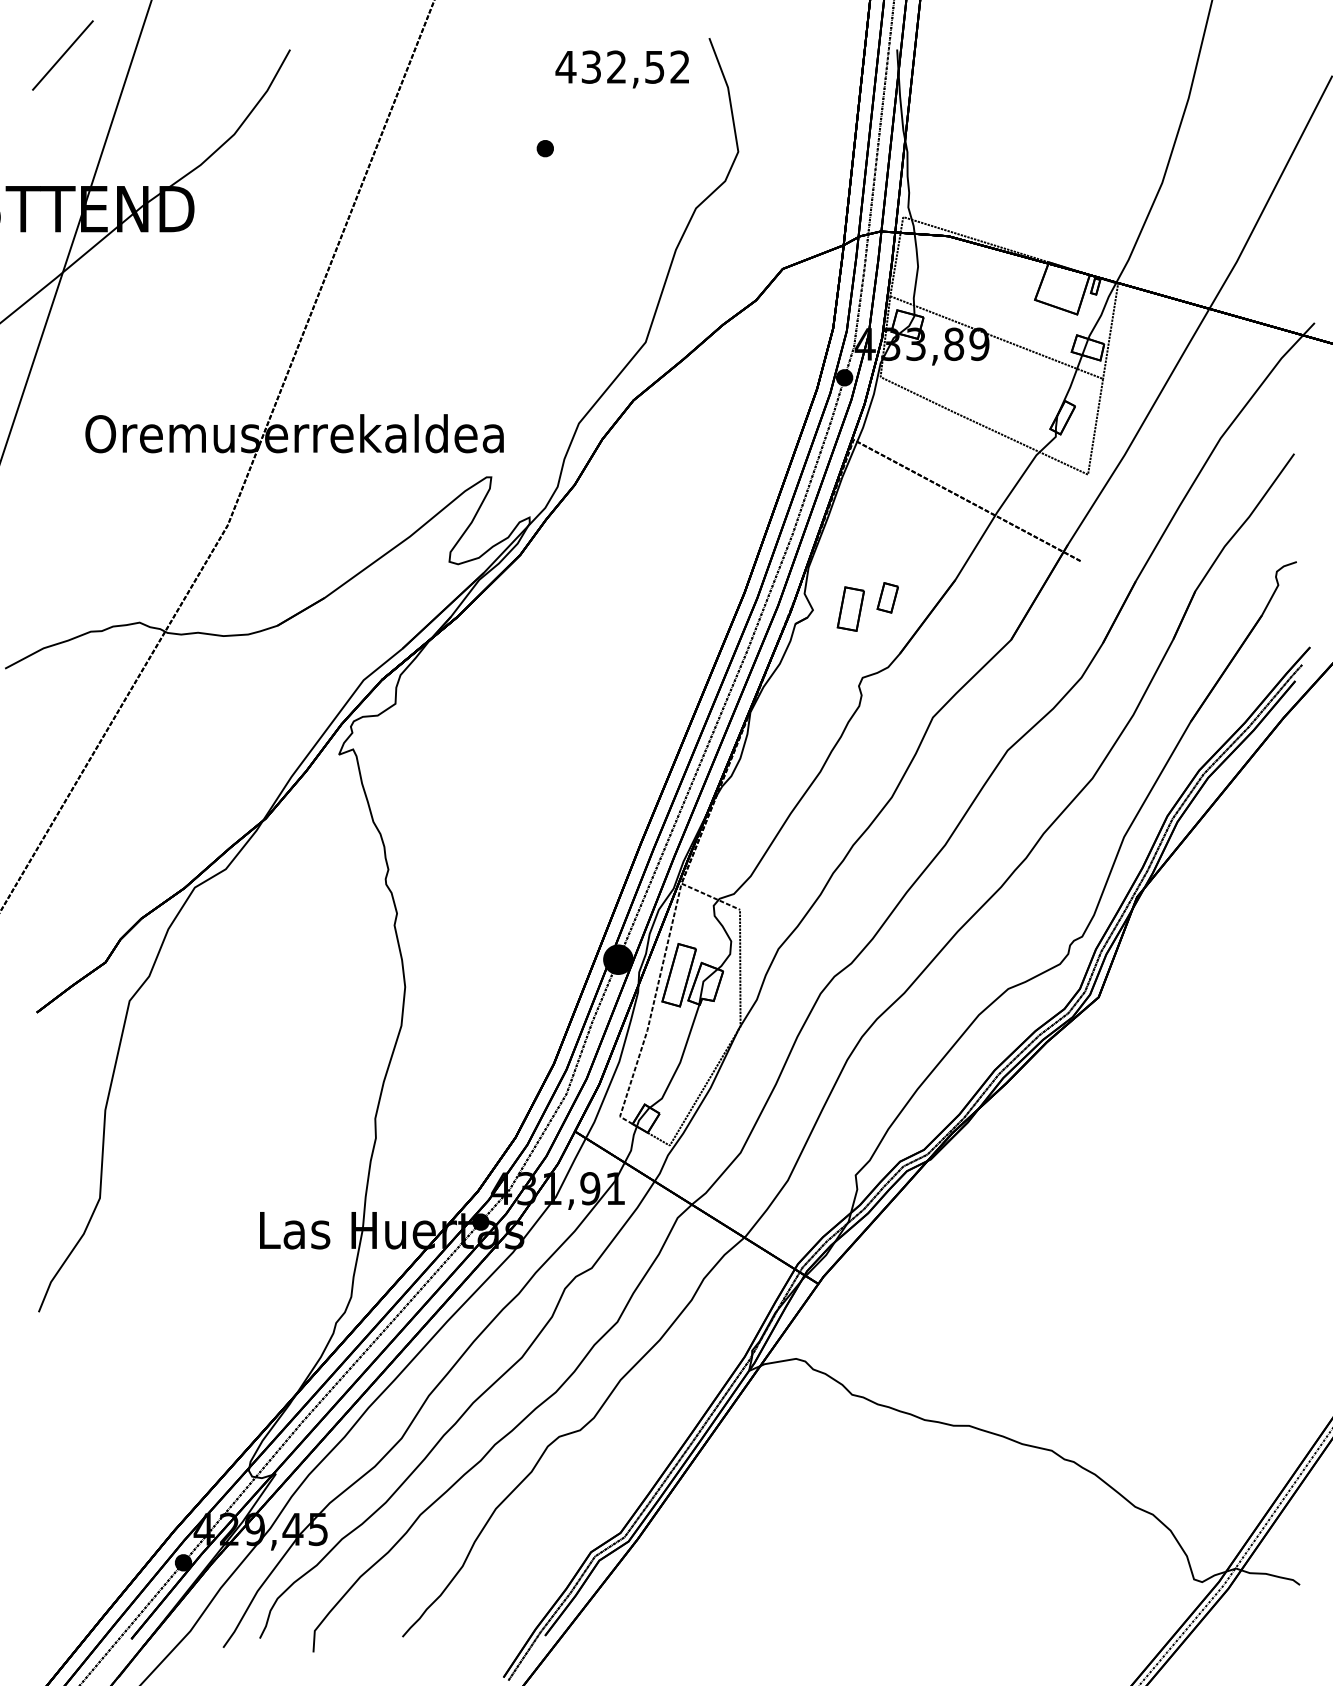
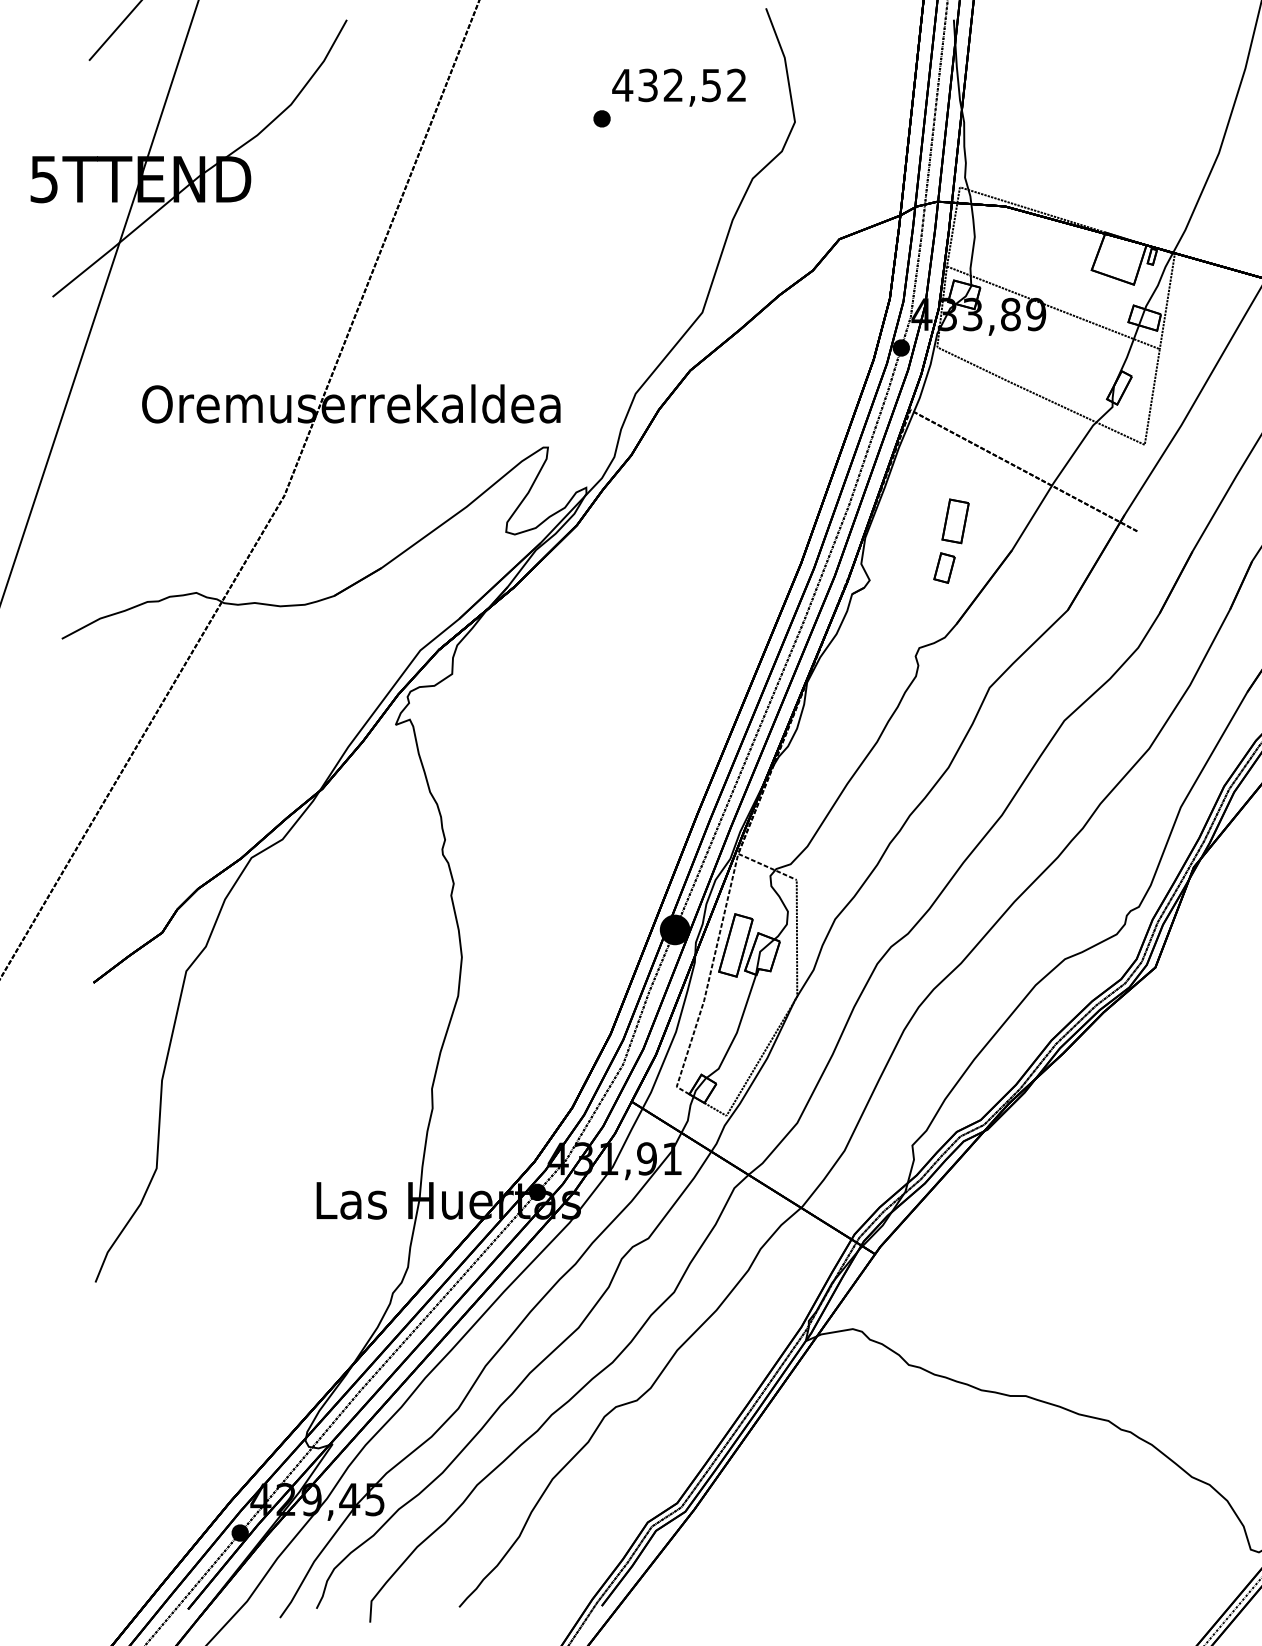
text: (621, 69) -> (678, 87), moved
part: (850, 608) -> (955, 520), moved

